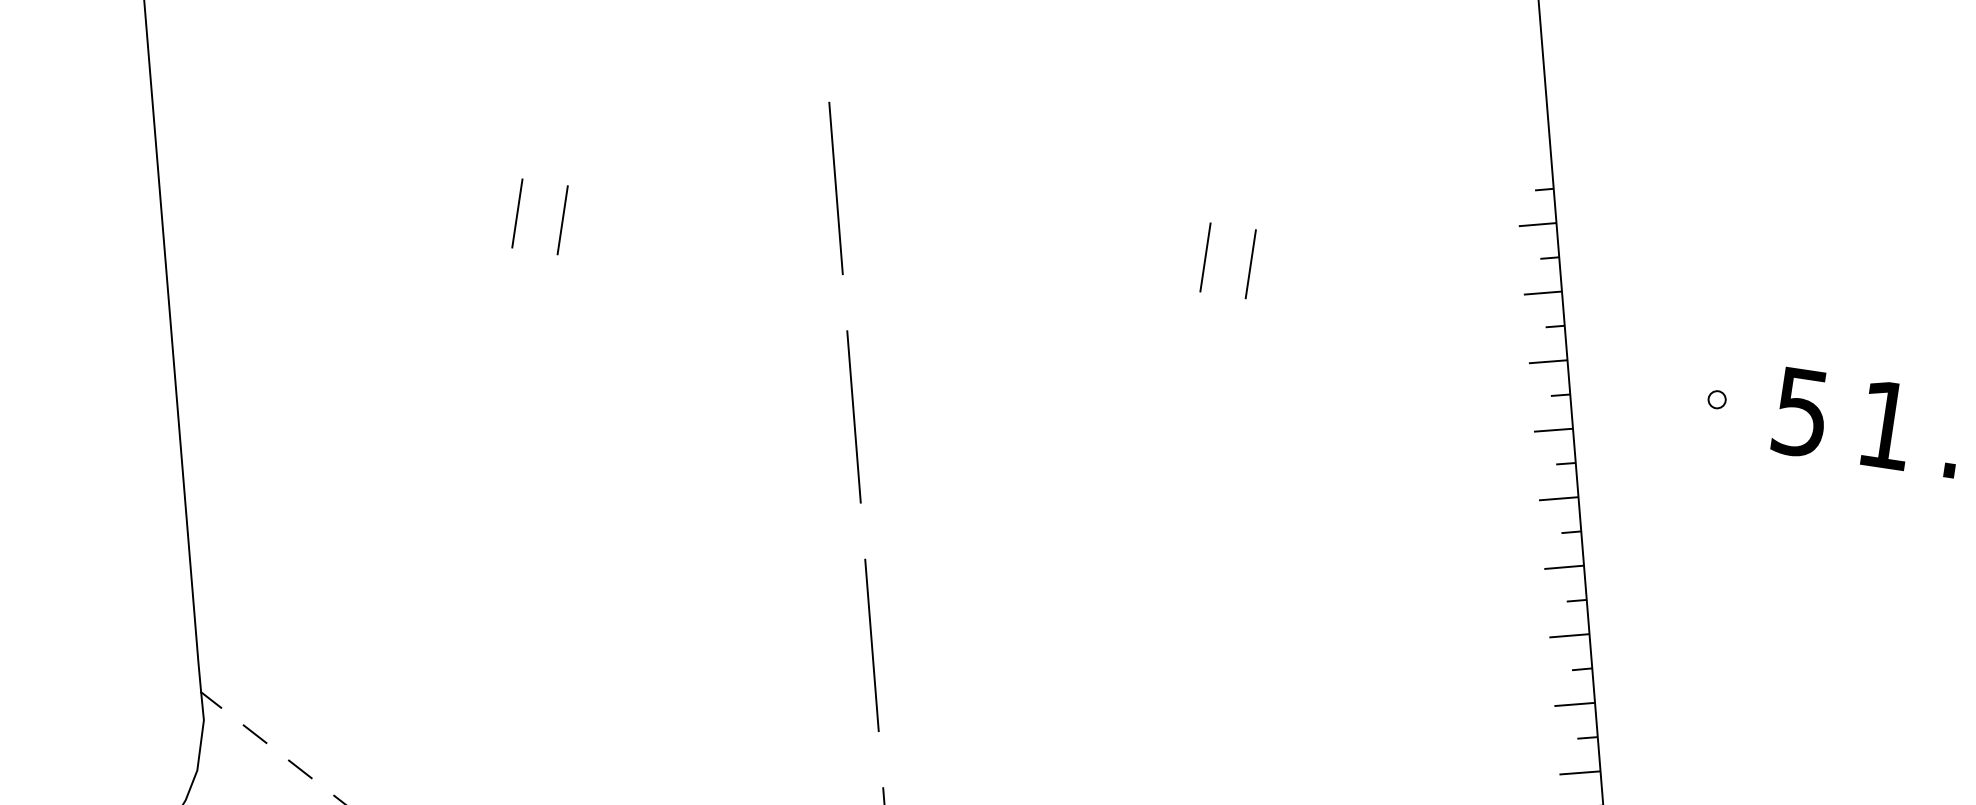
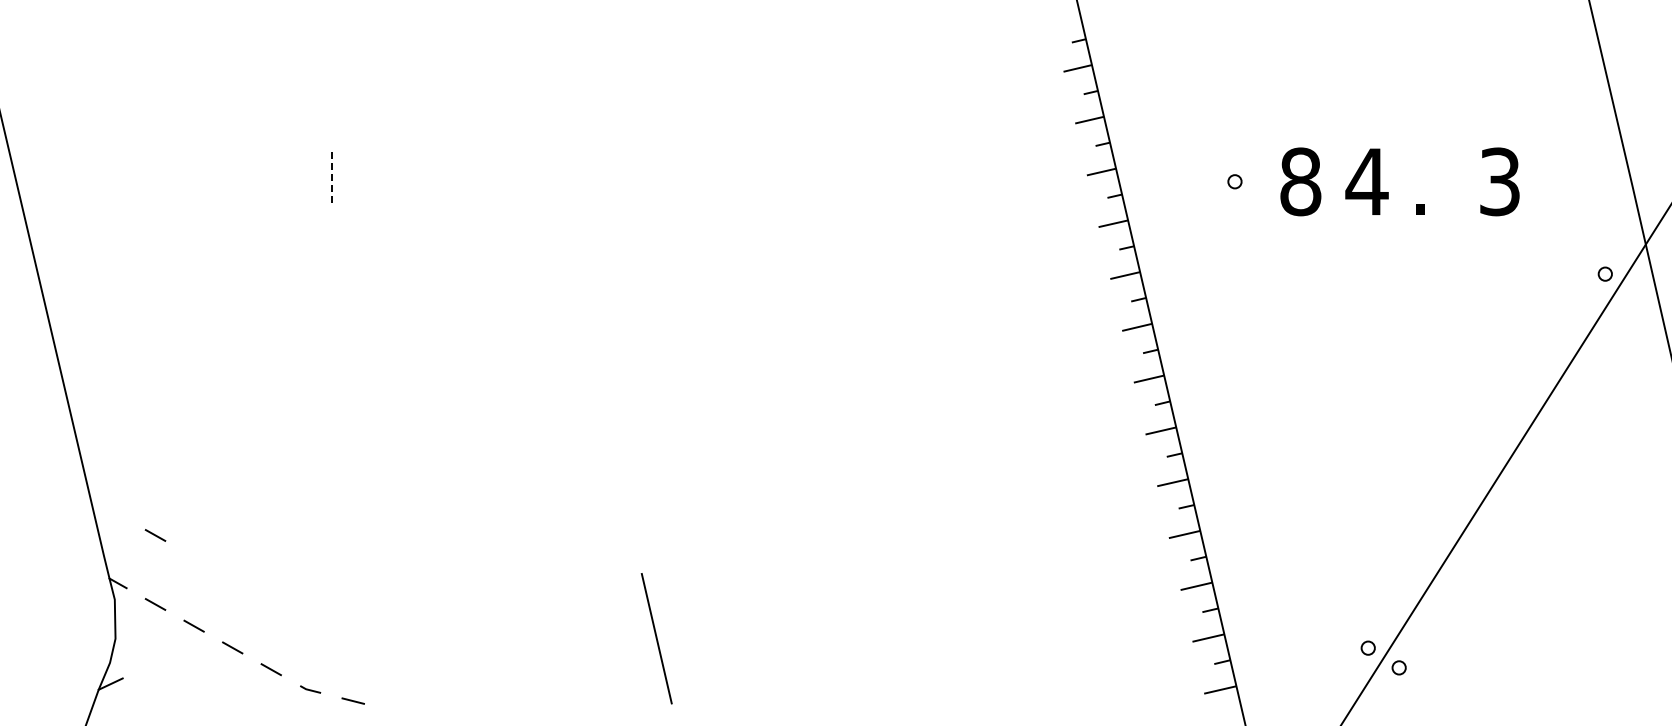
line: (836, 187) -> (537, 120), removed
line: (517, 213) -> (296, 176), removed
line: (562, 220) -> (331, 176), solid -> dashed
line: (1205, 257) -> (827, 131), removed
line: (1251, 264) -> (863, 131), removed
text: (1801, 411) -> (1300, 181), 5 -> 8
line: (854, 416) -> (577, 293), removed
text: (1885, 424) -> (1366, 181), 1 -> 4
line: (871, 644) -> (616, 465), removed
line: (268, 645) -> (155, 535), added

